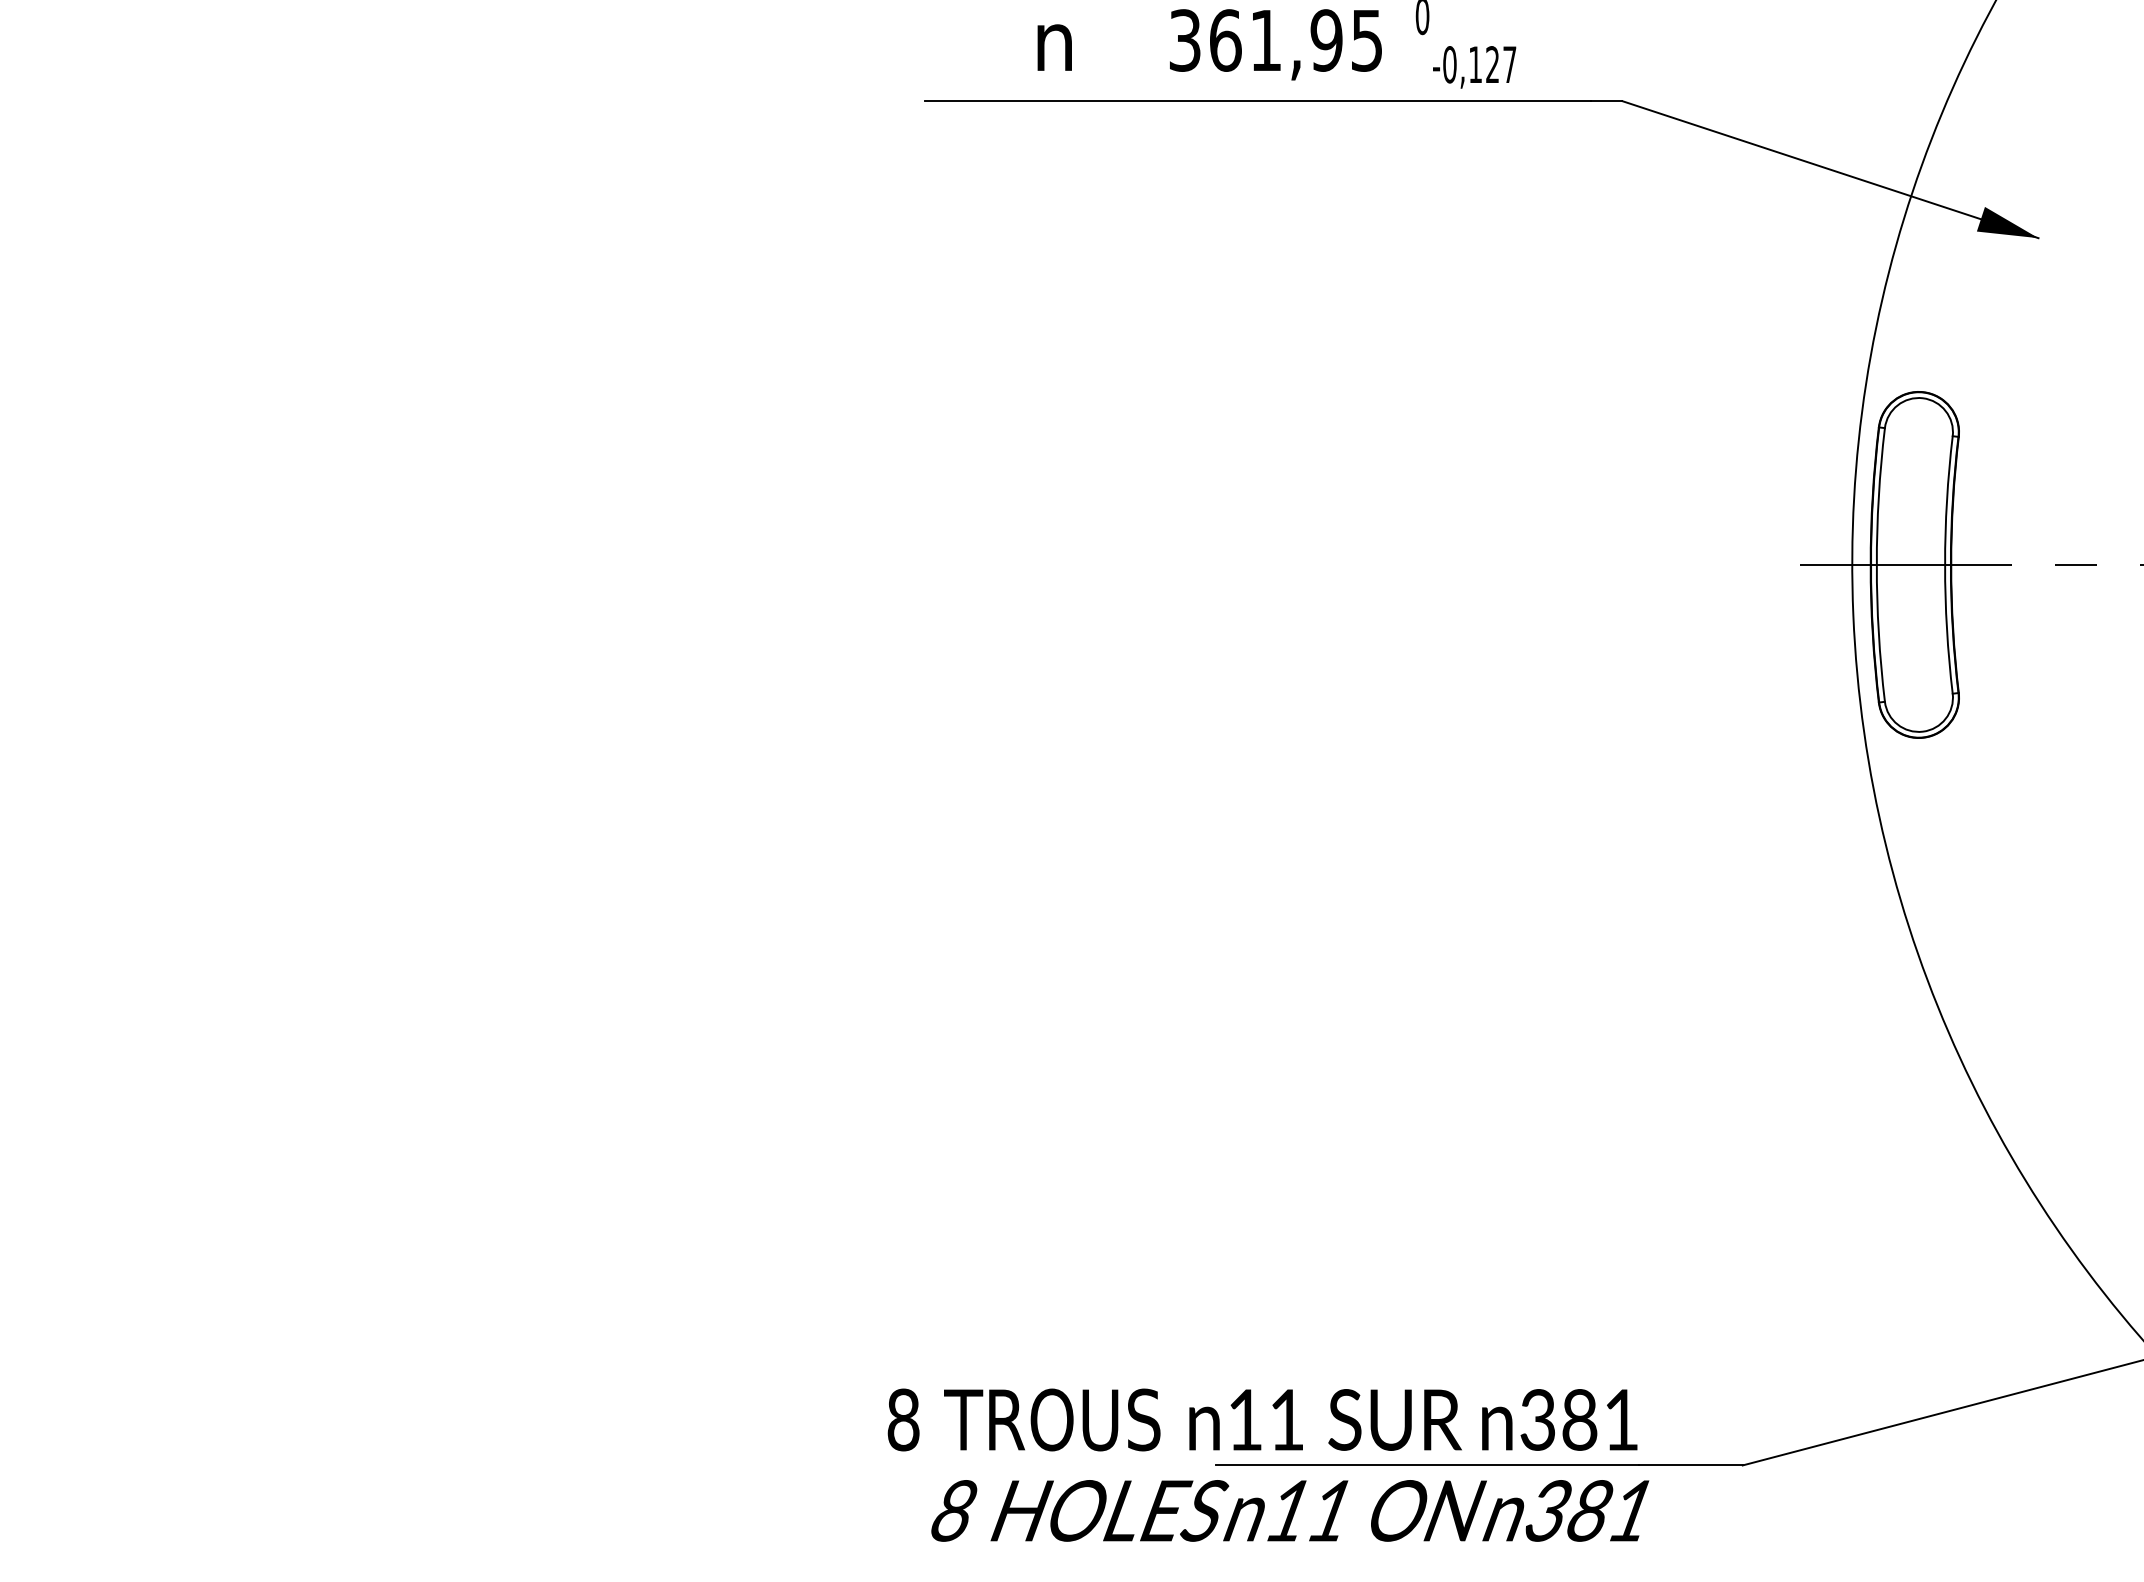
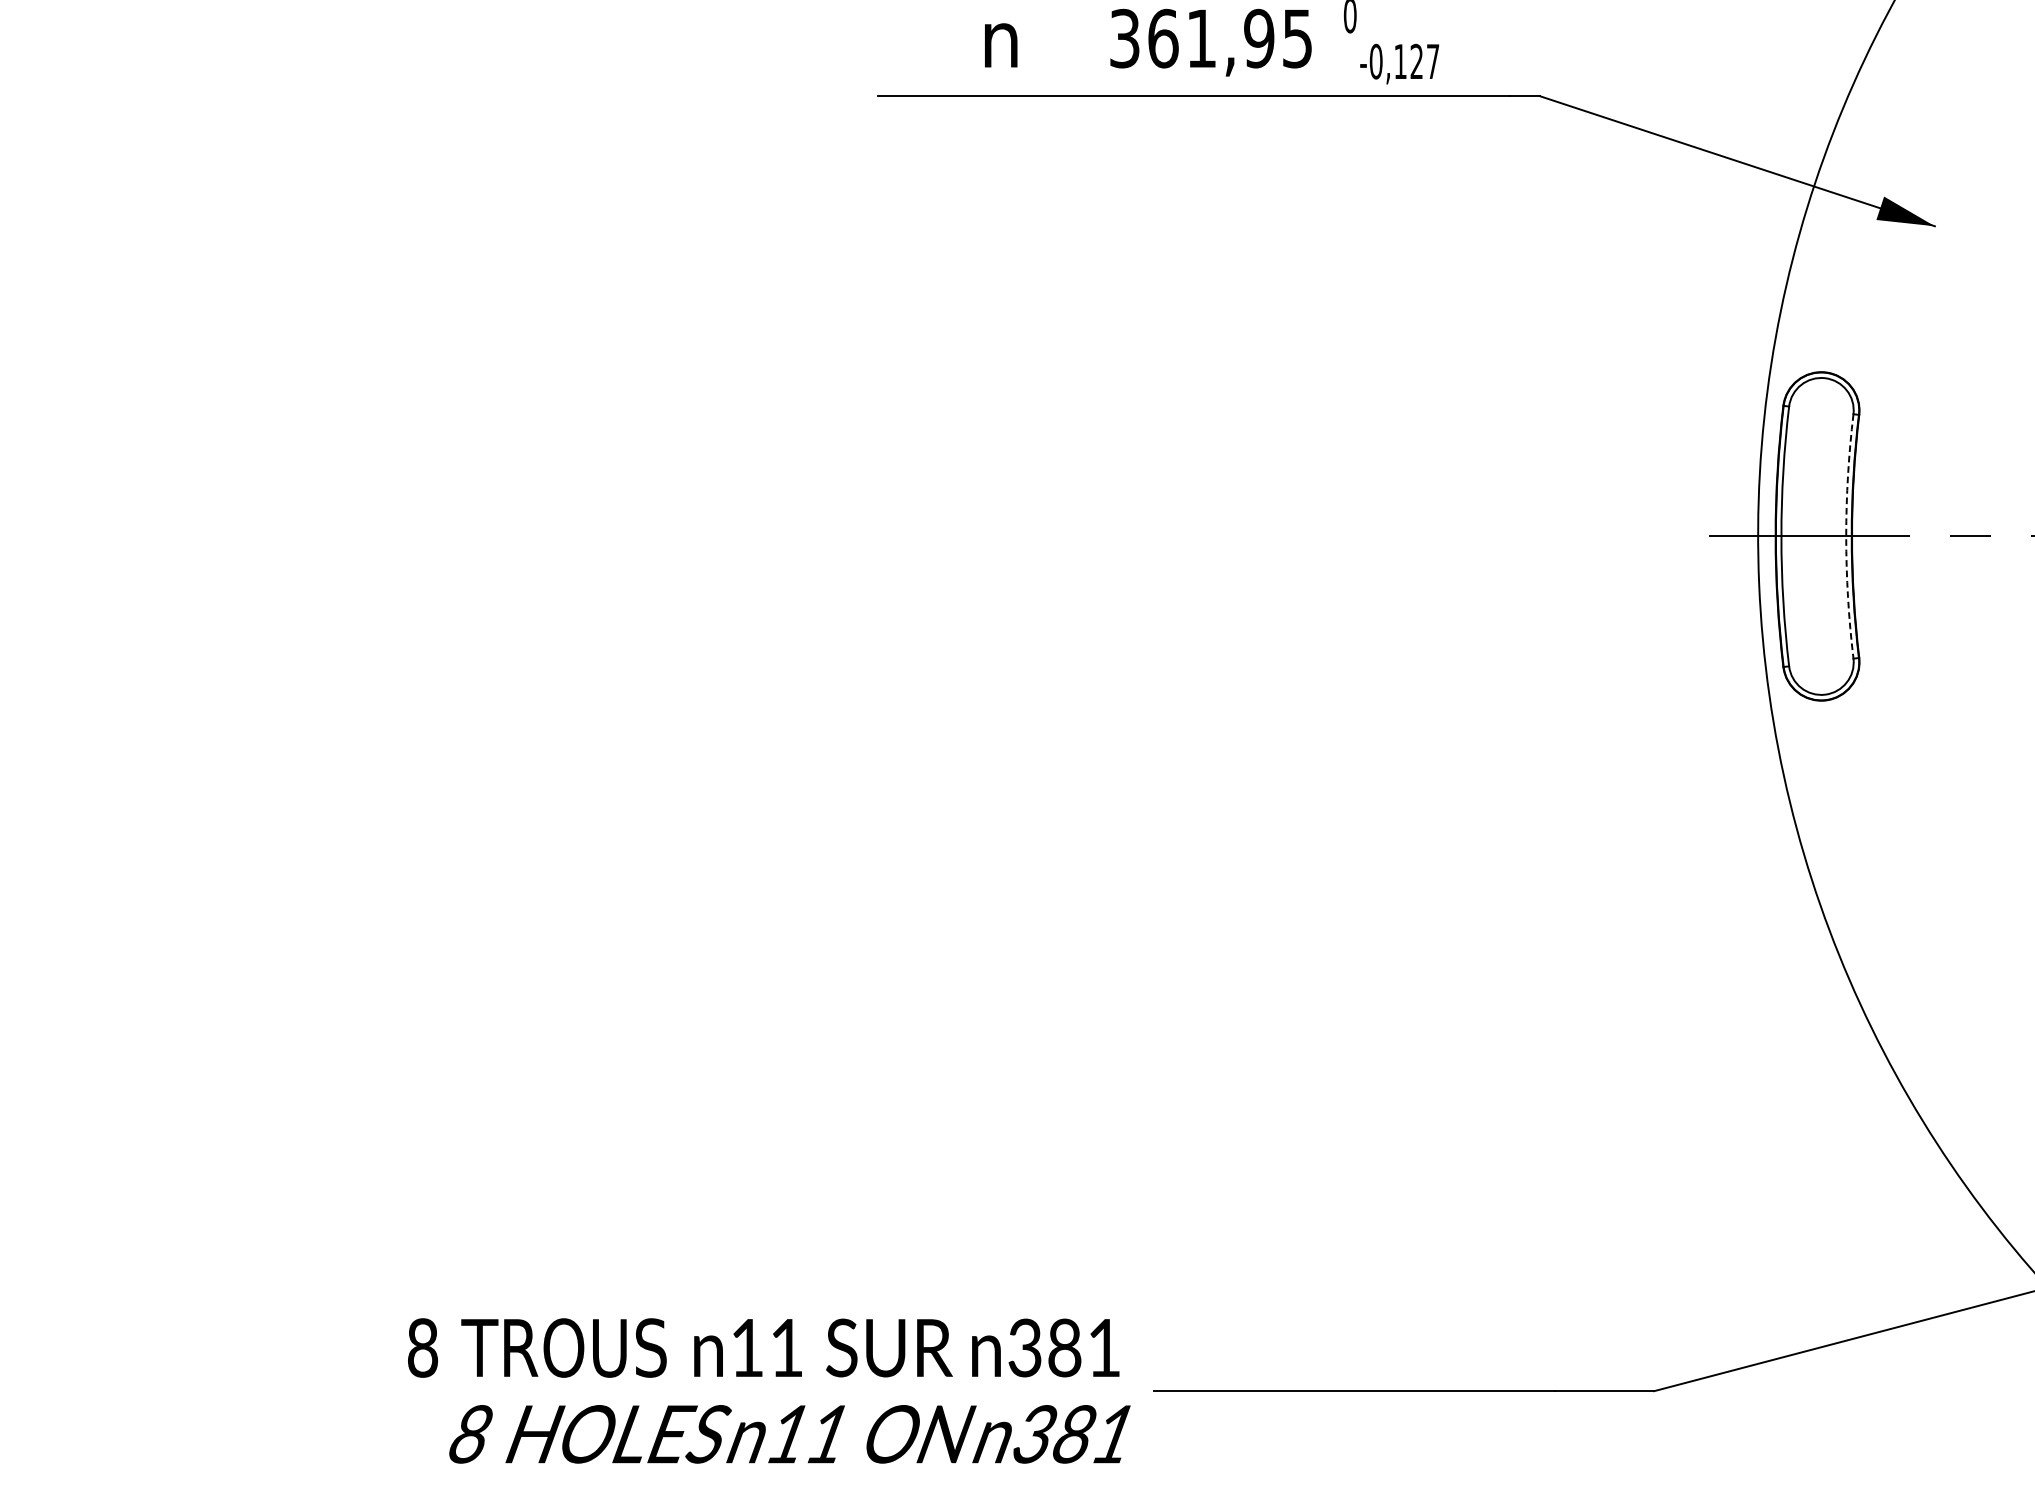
arc: (1945, 564) -> (1846, 536), solid -> dashed
text: (1268, 1464) -> (769, 1390), moved

